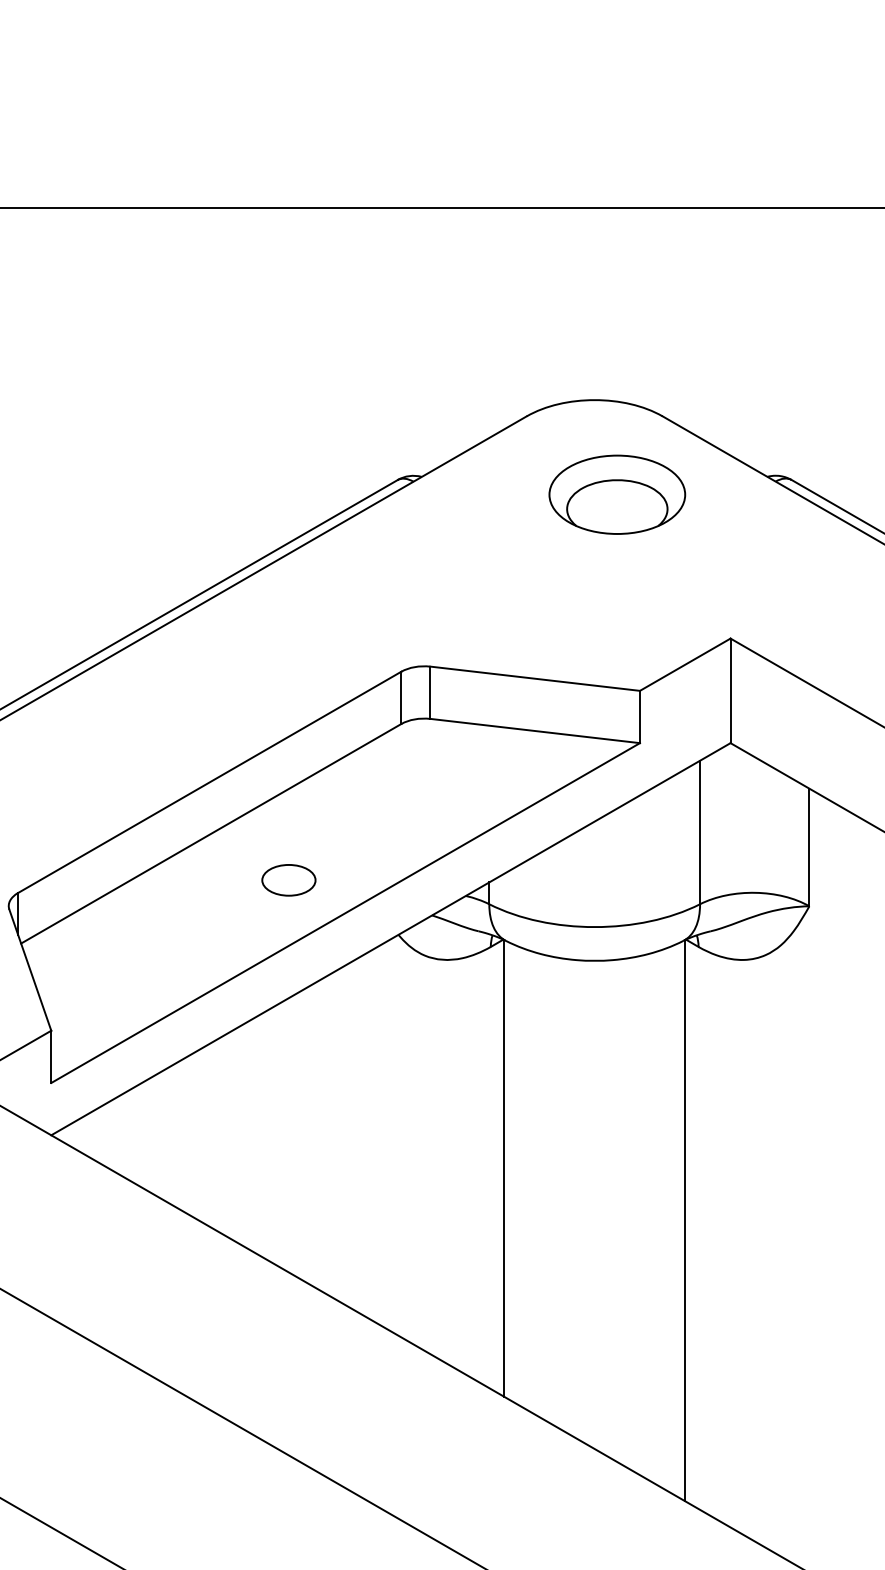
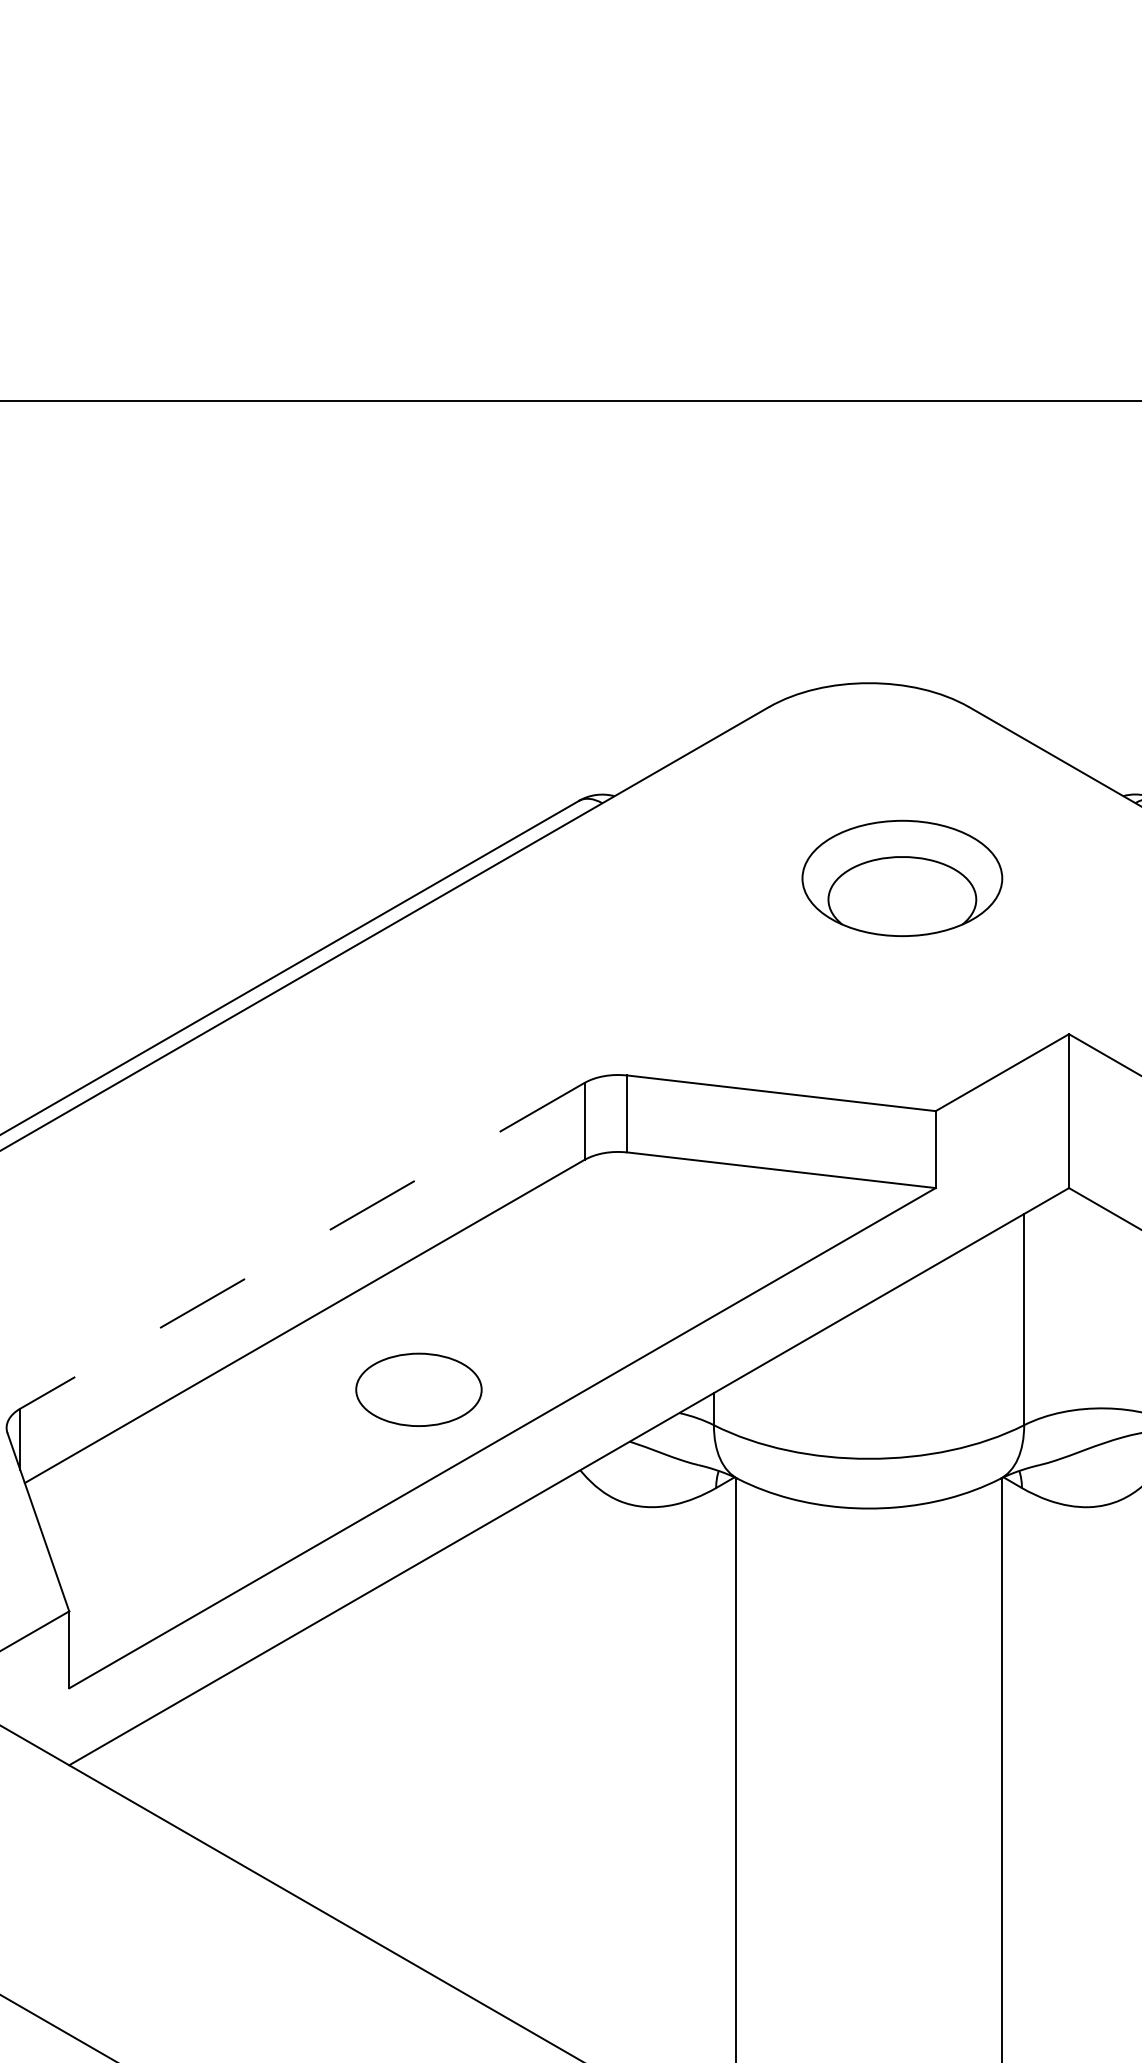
part: (617, 494) -> (902, 878), moved
line: (209, 782) -> (302, 1246), solid -> dashed
part: (288, 880) -> (418, 1390), size x1.6

